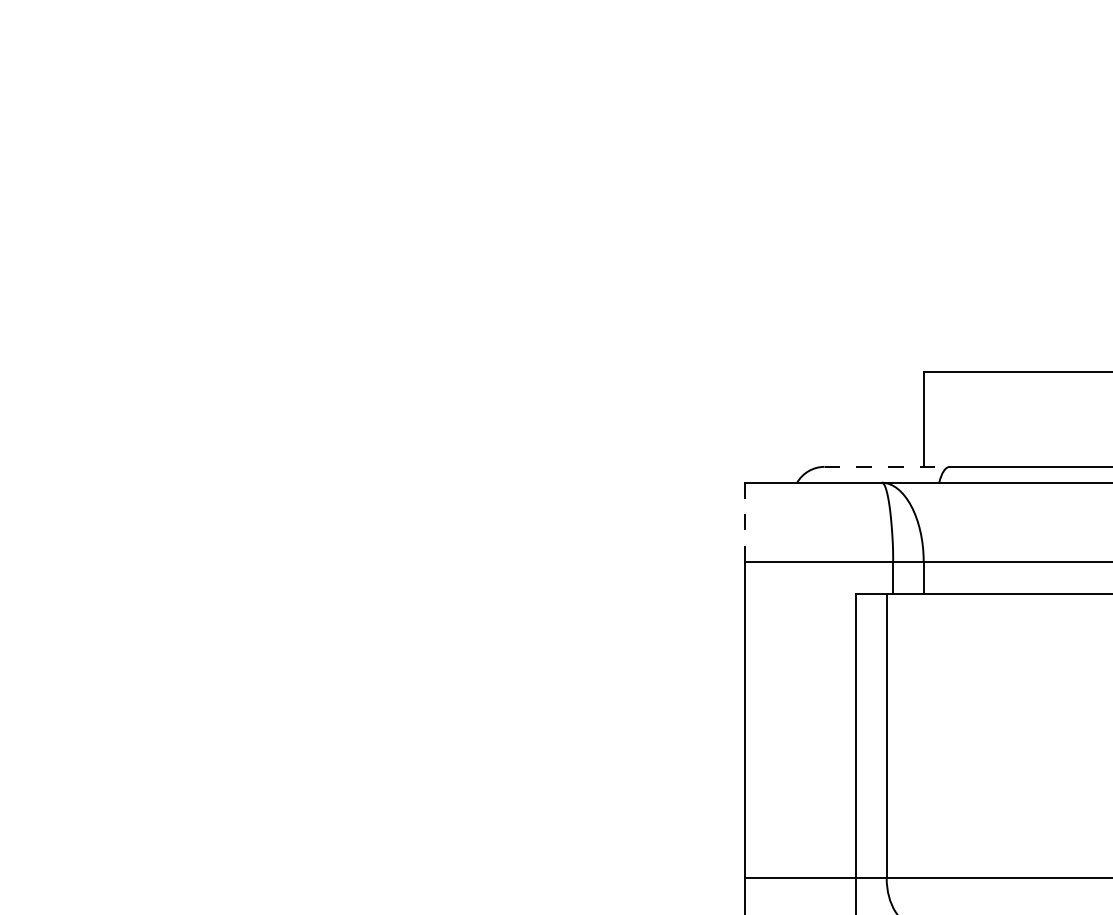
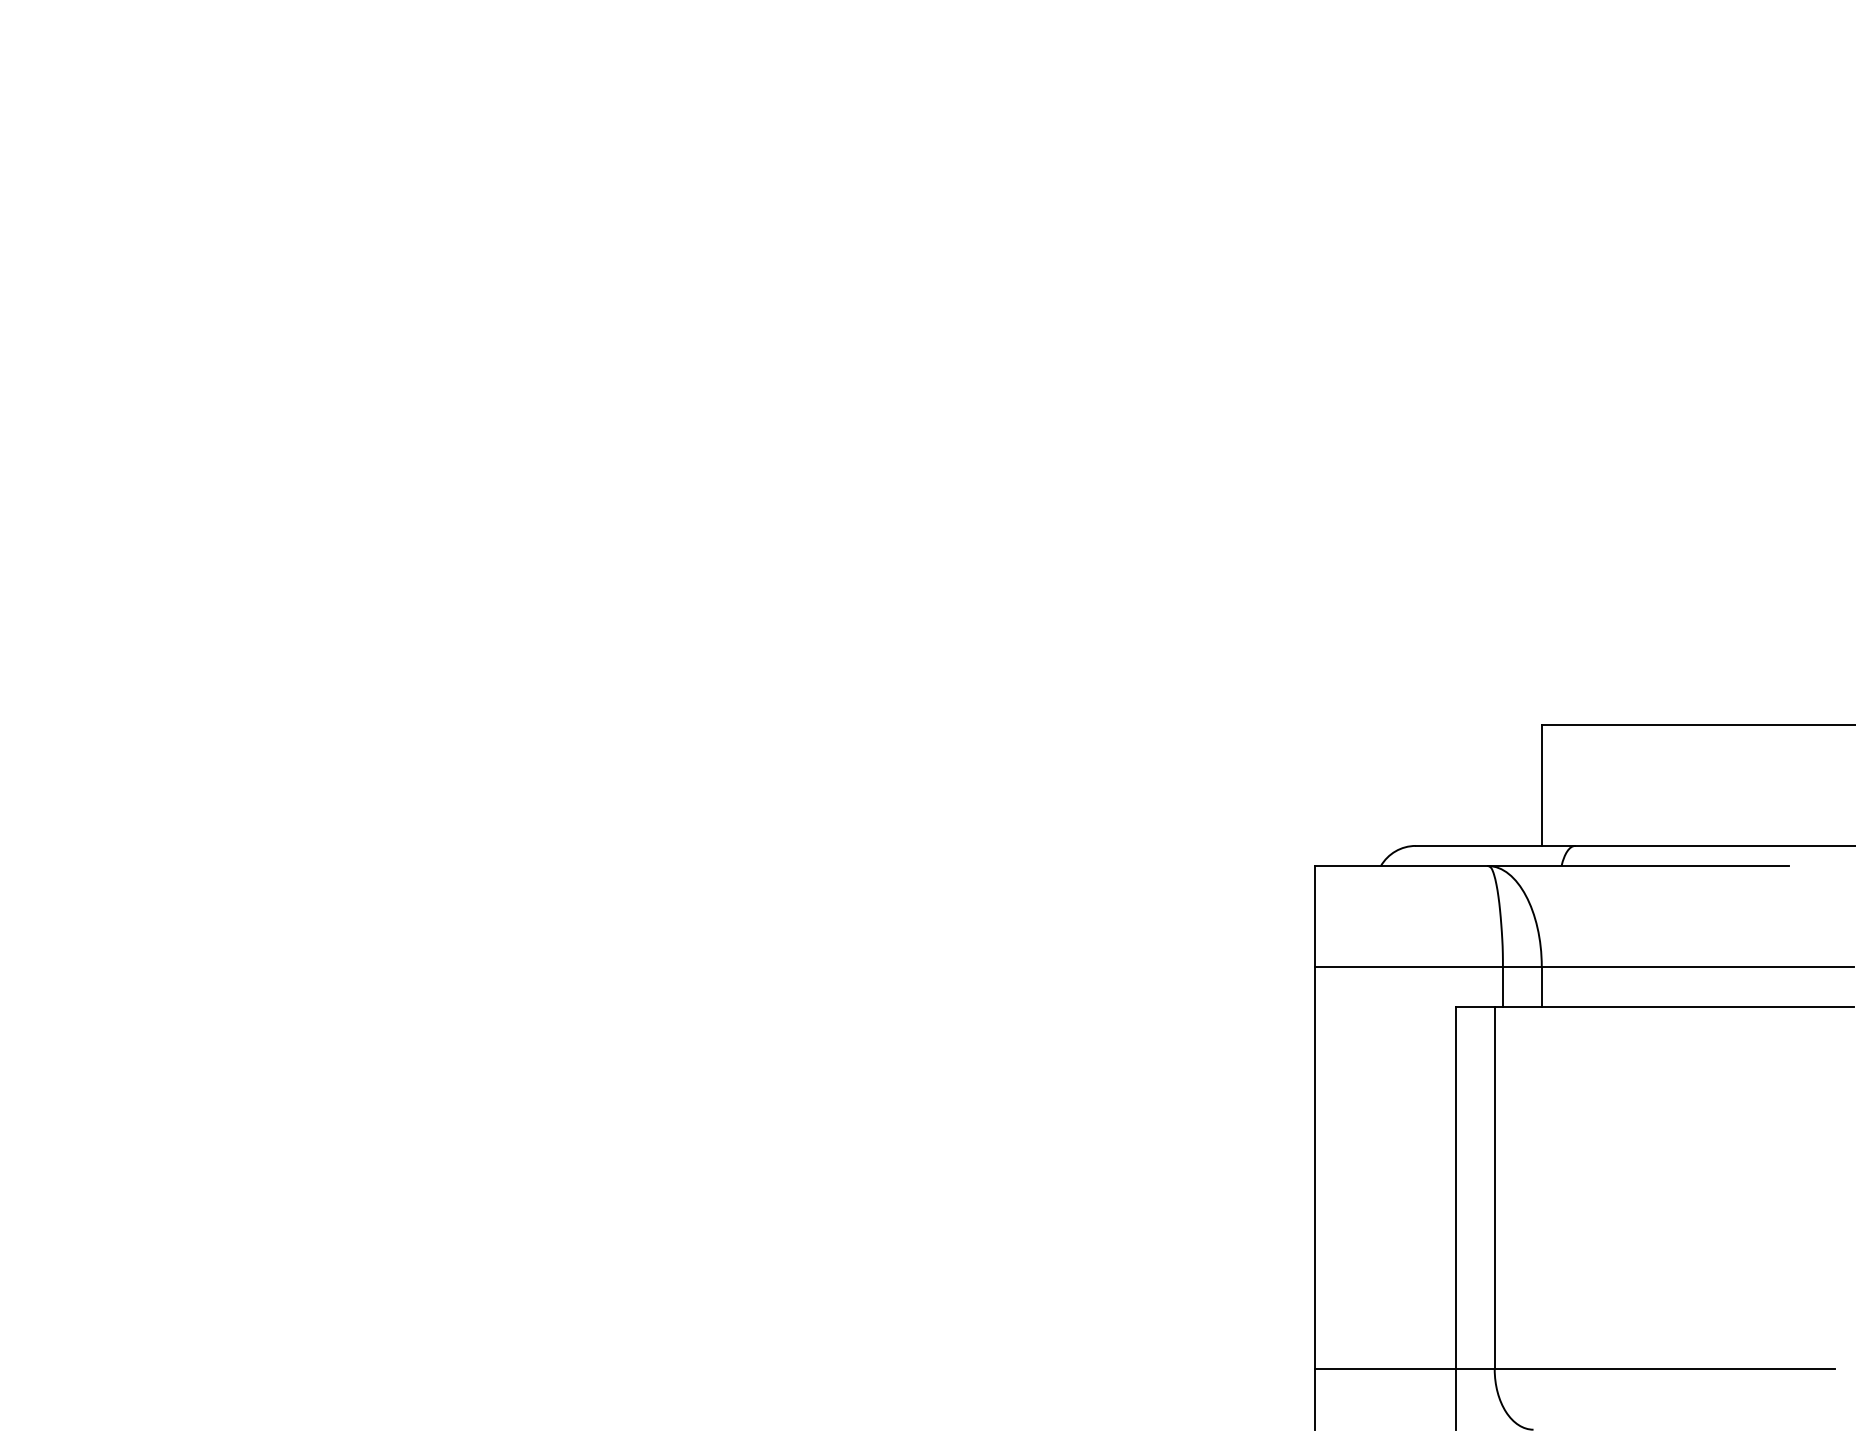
line: (887, 466) -> (1495, 845), dashed -> solid
line: (745, 521) -> (1315, 915), dashed -> solid

